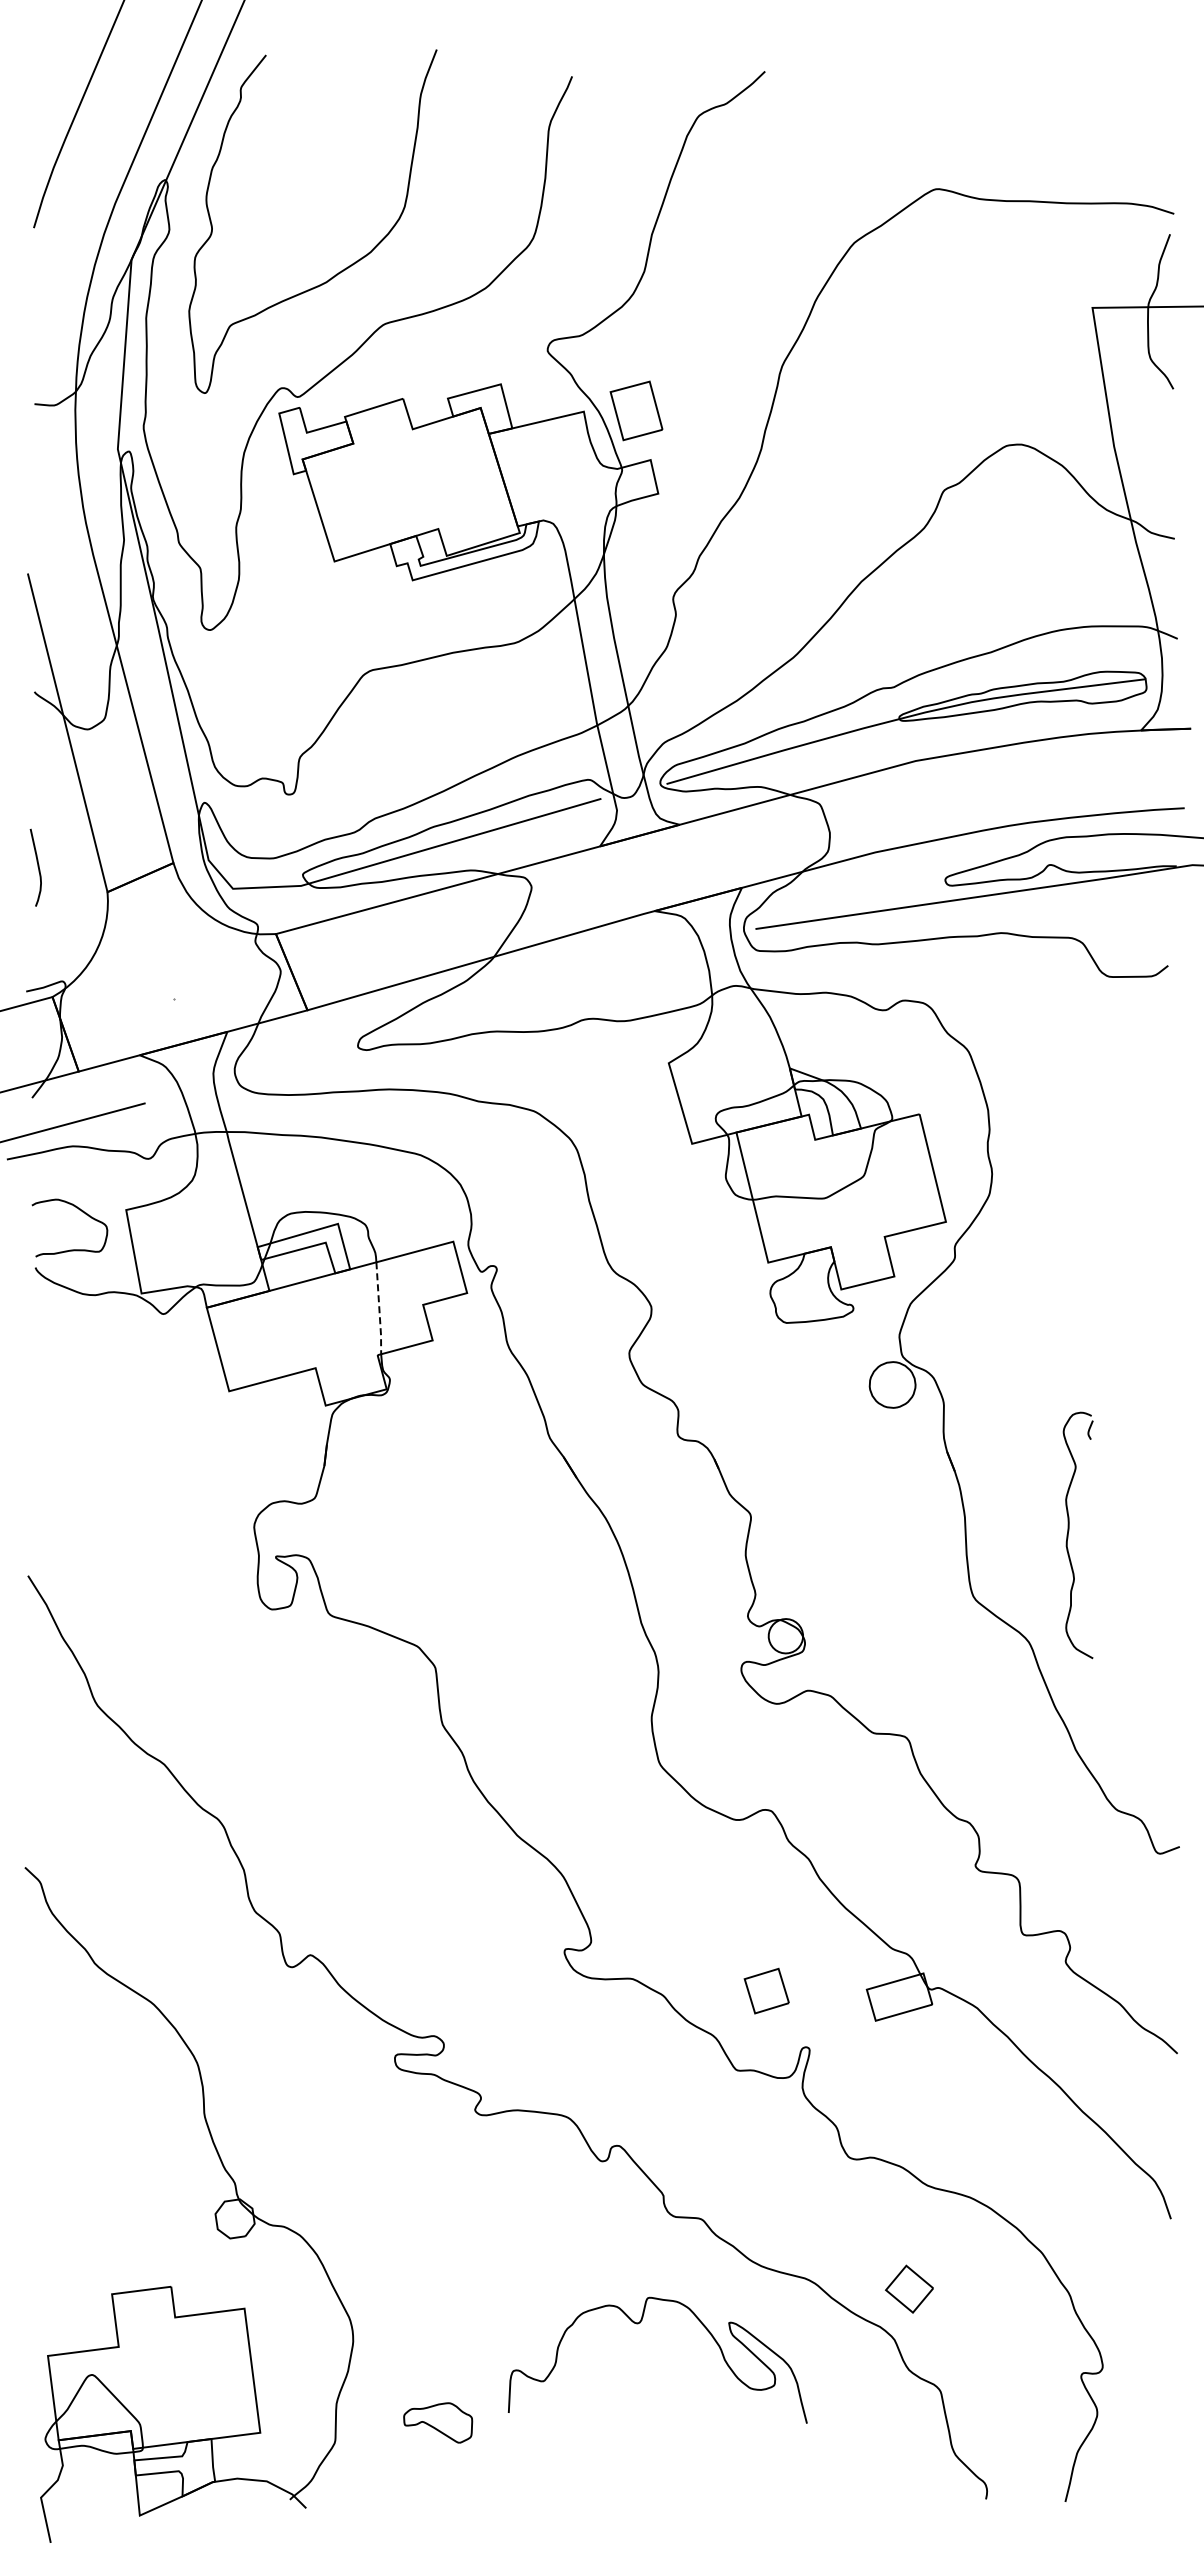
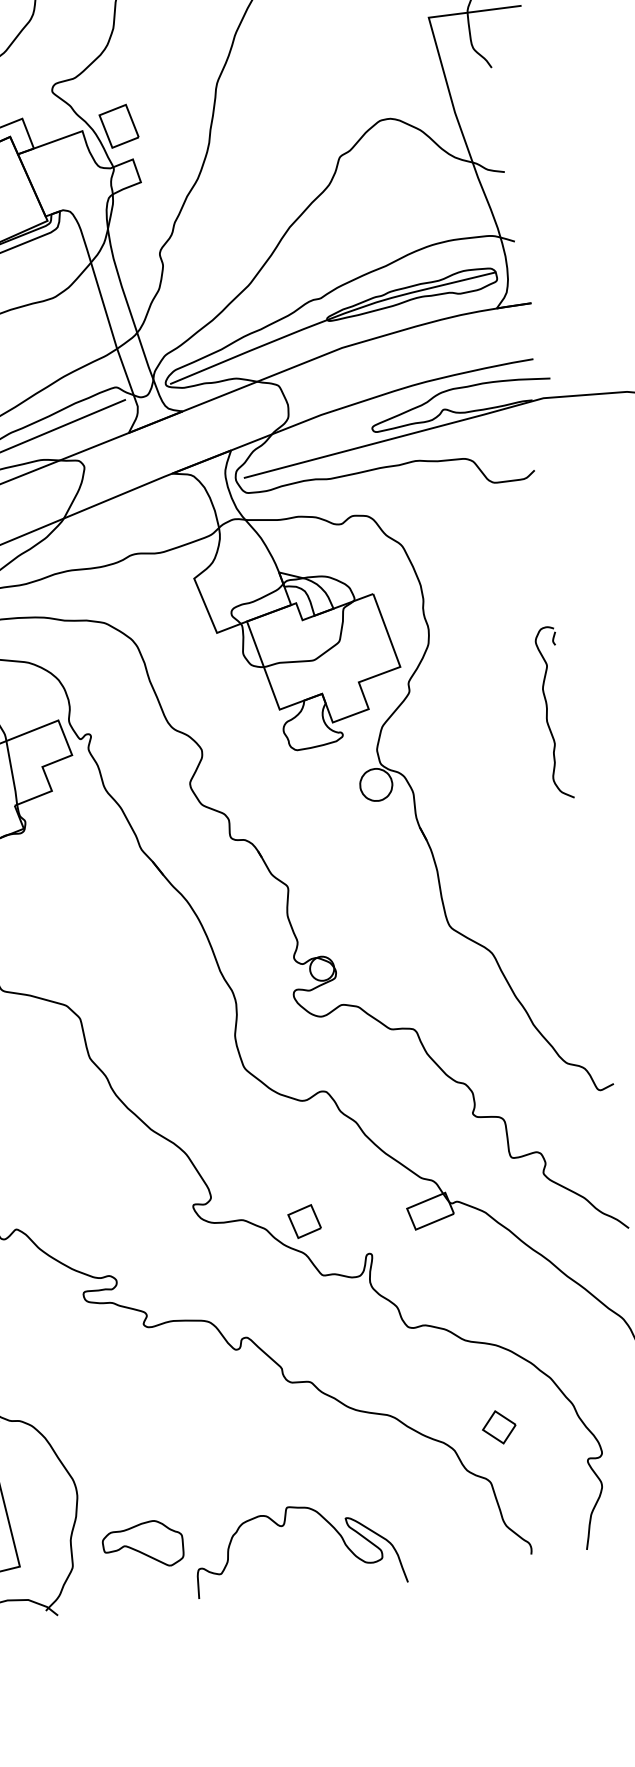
line: (379, 1309) -> (12, 773), dashed -> solid
part: (1069, 1531) -> (547, 711), moved
part: (766, 1990) -> (304, 1221), moved
part: (909, 2288) -> (499, 1426), moved
curve: (640, 2323) -> (283, 1526), moved
part: (437, 2422) -> (142, 1545), size x1.67

